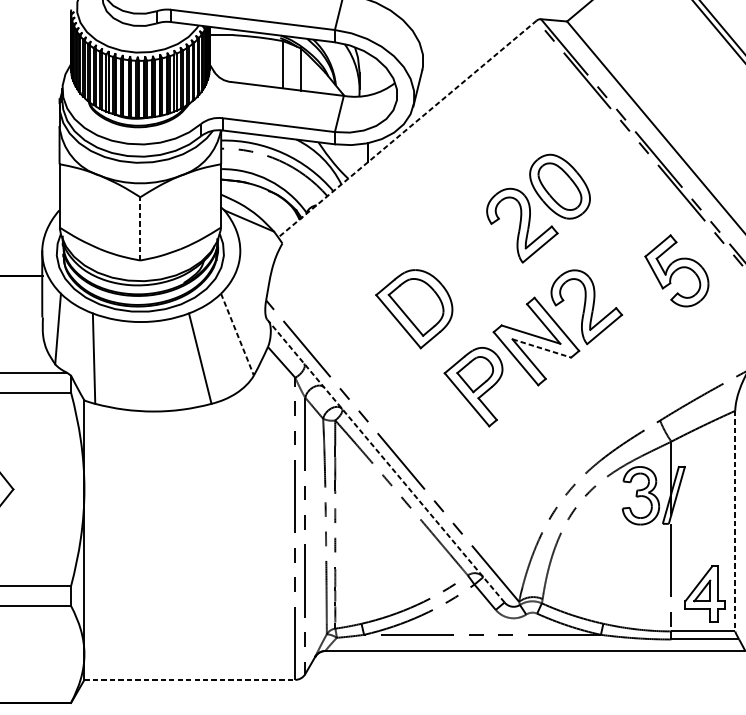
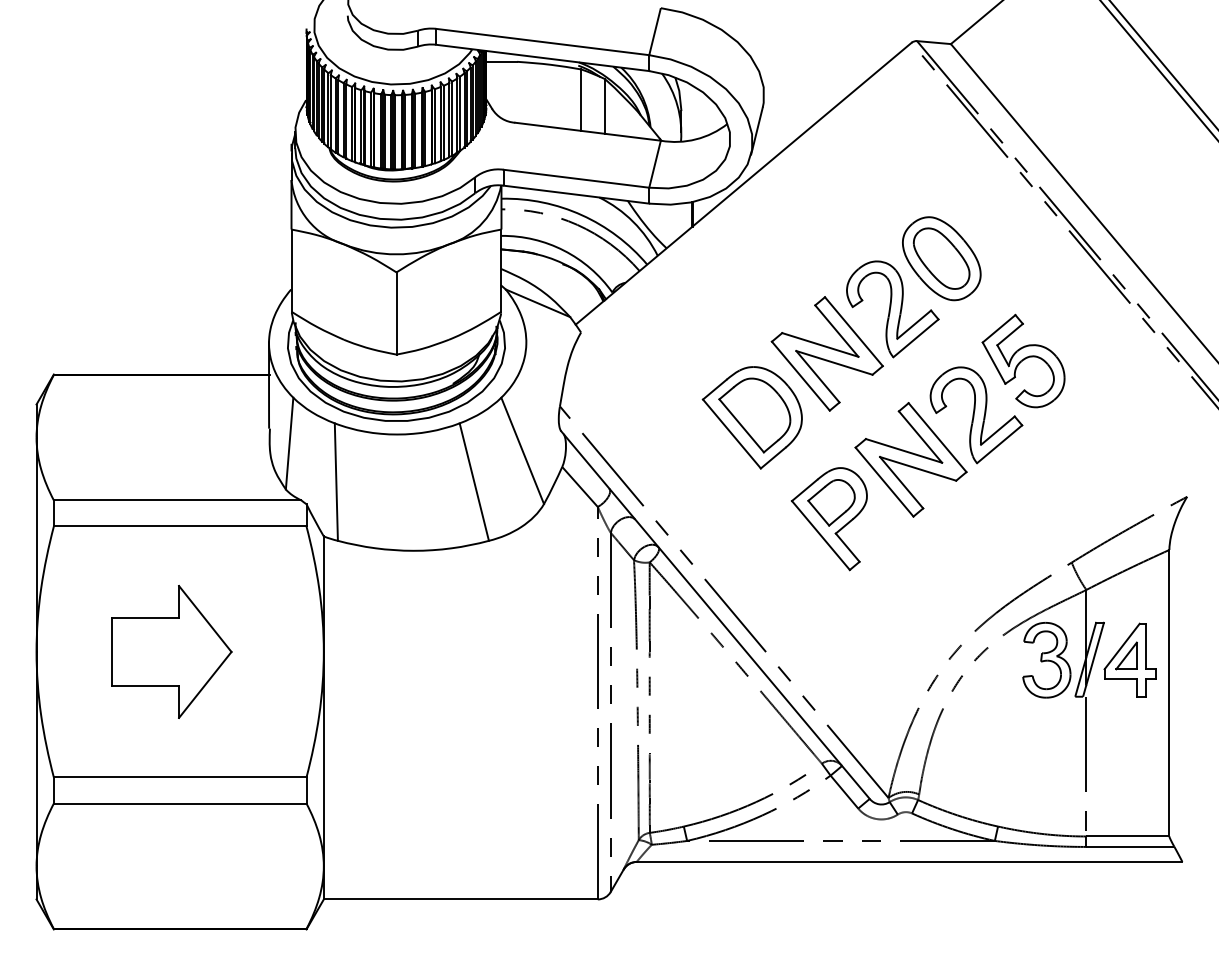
line: (407, 129) -> (743, 184), dashed -> solid
line: (140, 228) -> (396, 313), dashed -> solid
part: (471, 259) -> (826, 353), added
part: (676, 270) -> (1023, 360), moved
line: (237, 335) -> (522, 451), dashed -> solid
line: (542, 348) -> (918, 468), dashed -> solid
line: (385, 461) -> (715, 615), dashed -> solid
line: (735, 521) -> (1169, 693), dashed -> solid
part: (704, 593) -> (1129, 659), moved
line: (189, 679) -> (460, 899), dashed -> solid

